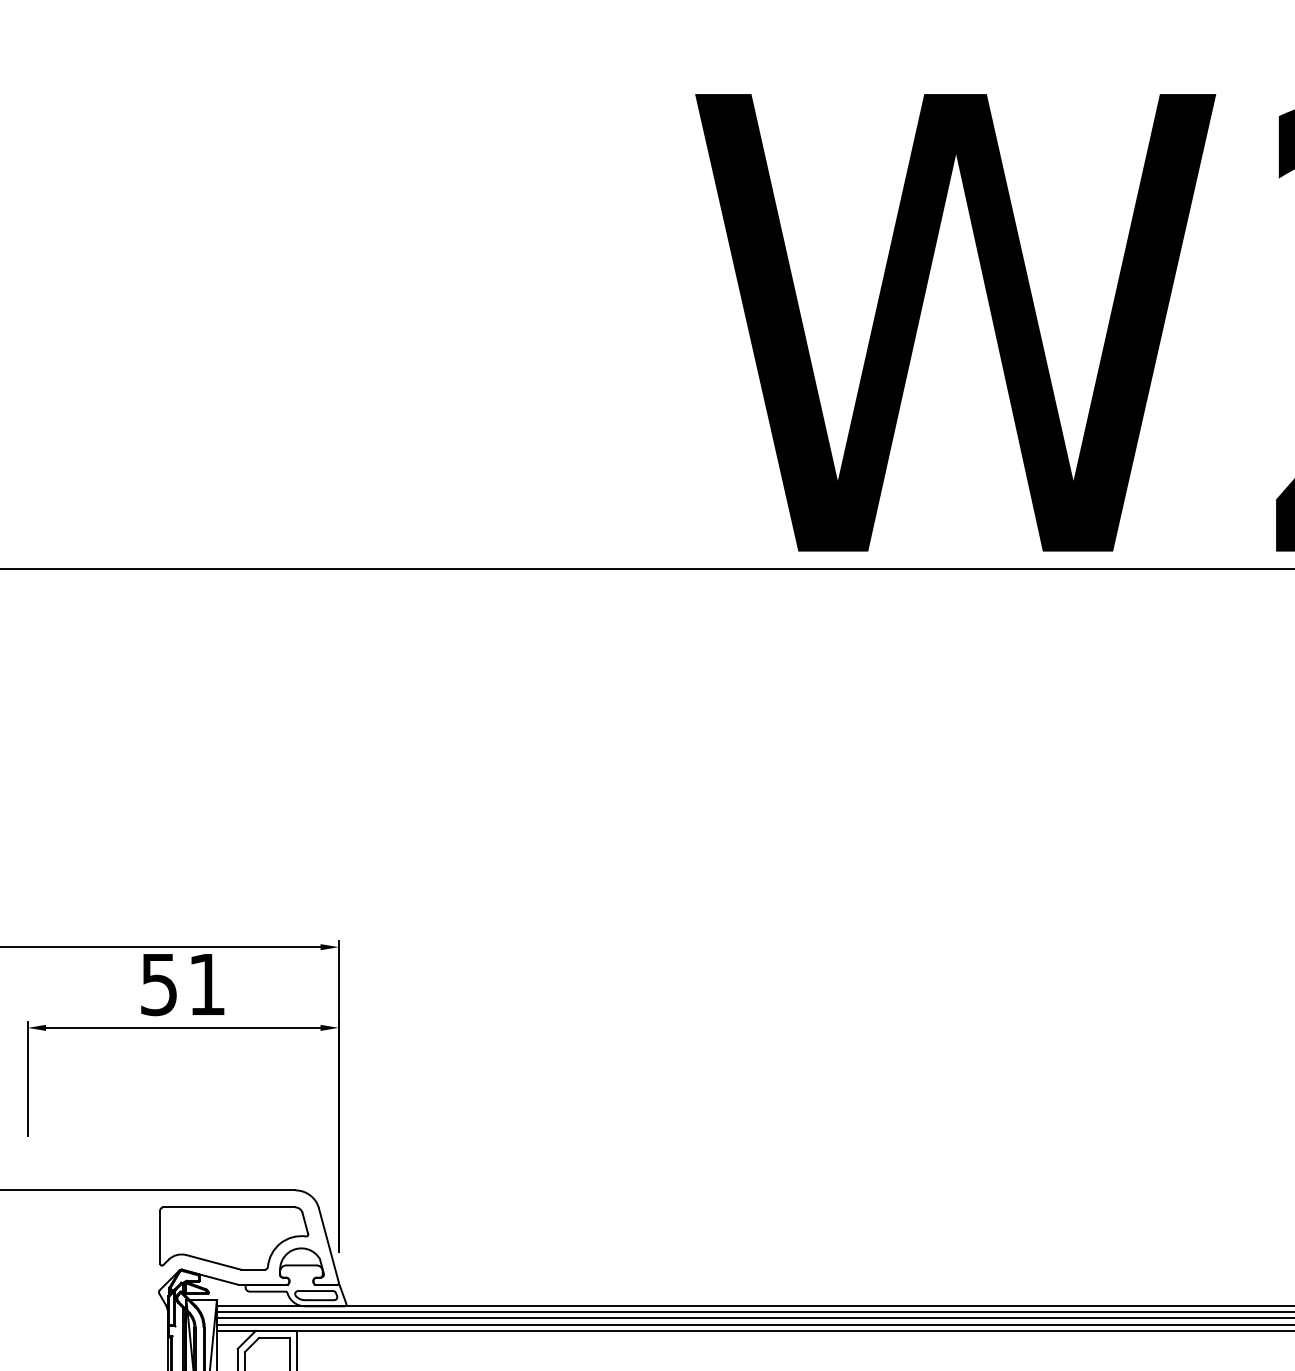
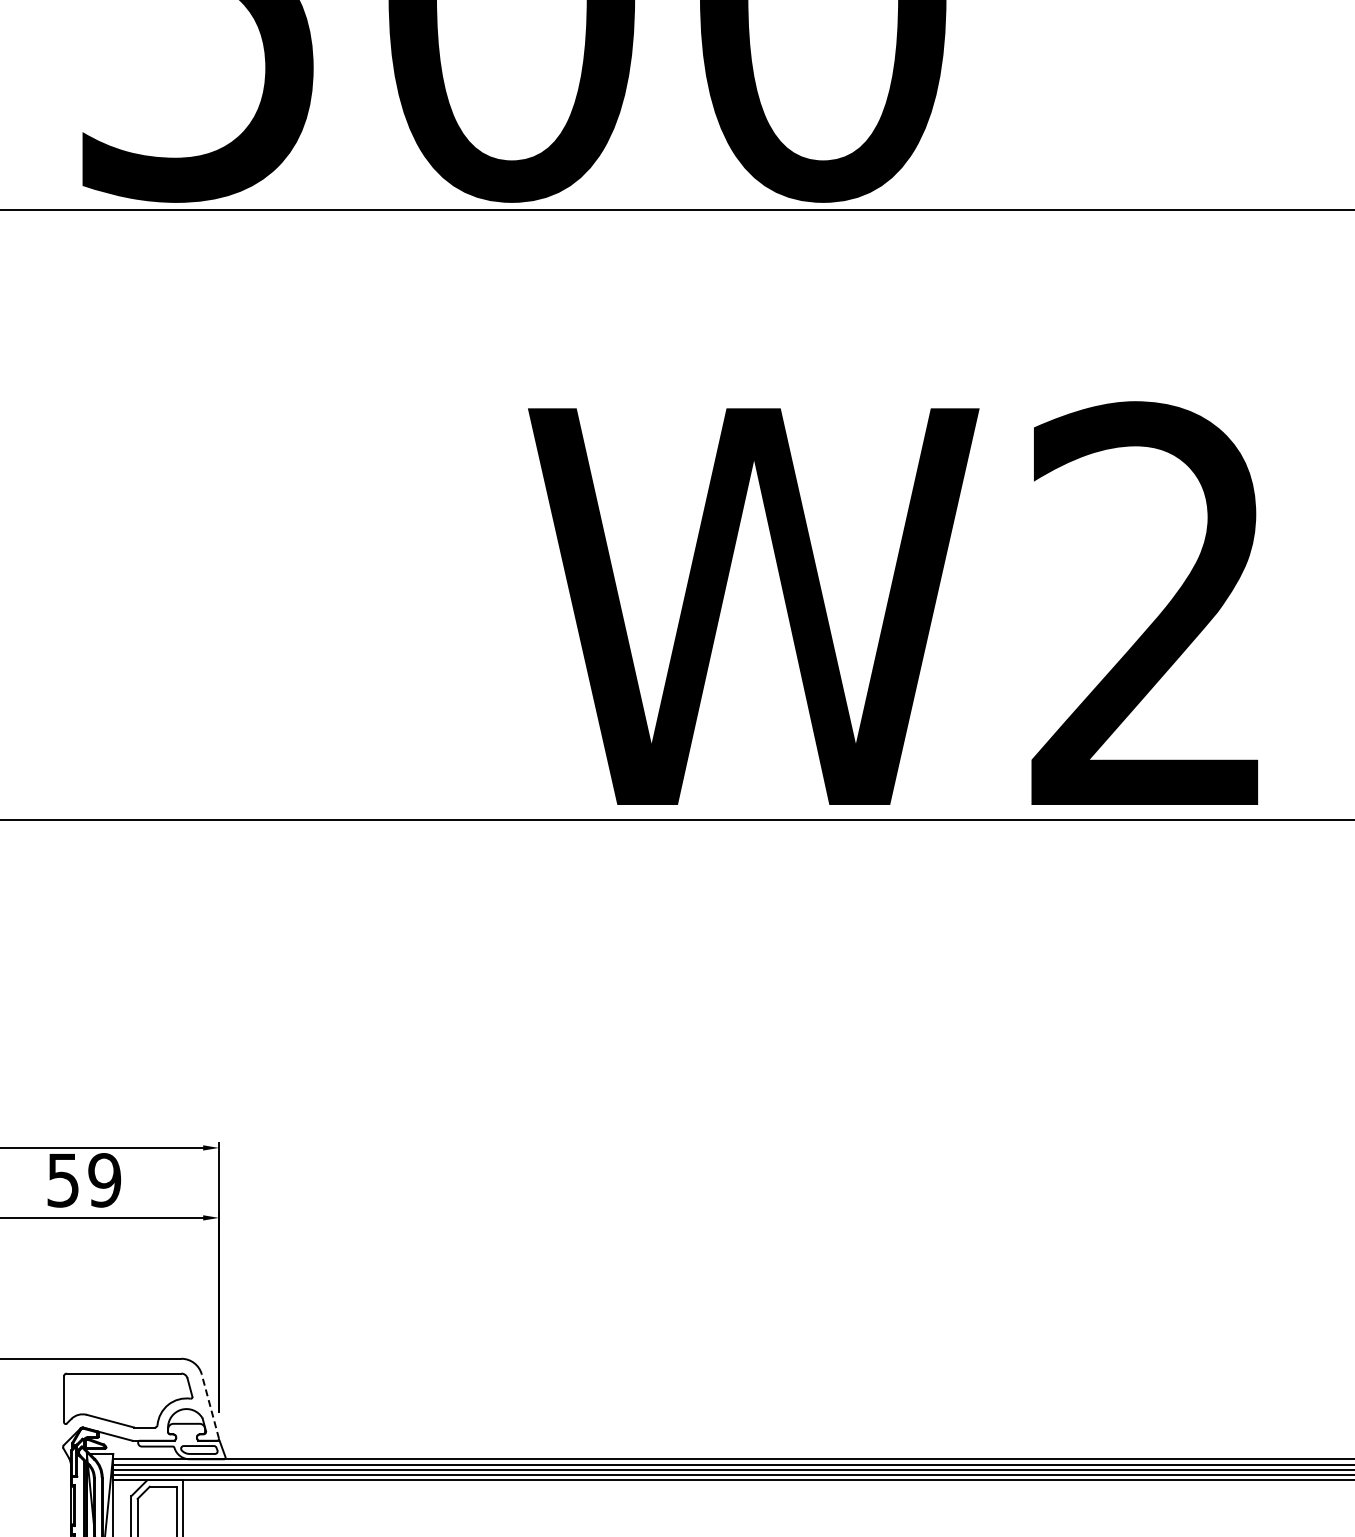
text: (206, 984) -> (104, 1180), 51 -> 59
line: (329, 1245) -> (210, 1406), solid -> dashed

